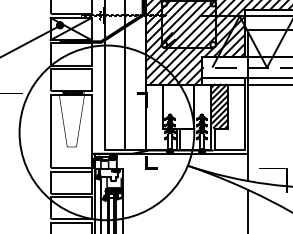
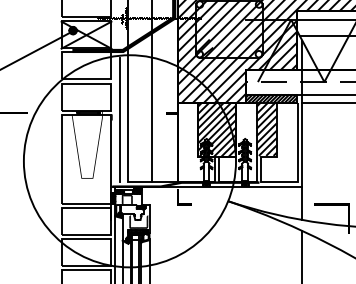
hatch: (223, 80) -> (271, 97), added
line: (98, 98) -> (119, 119), added
hatch: (178, 106) -> (216, 129), added

